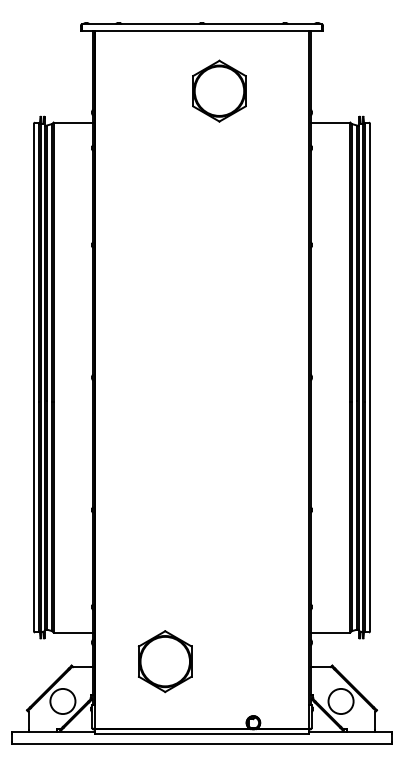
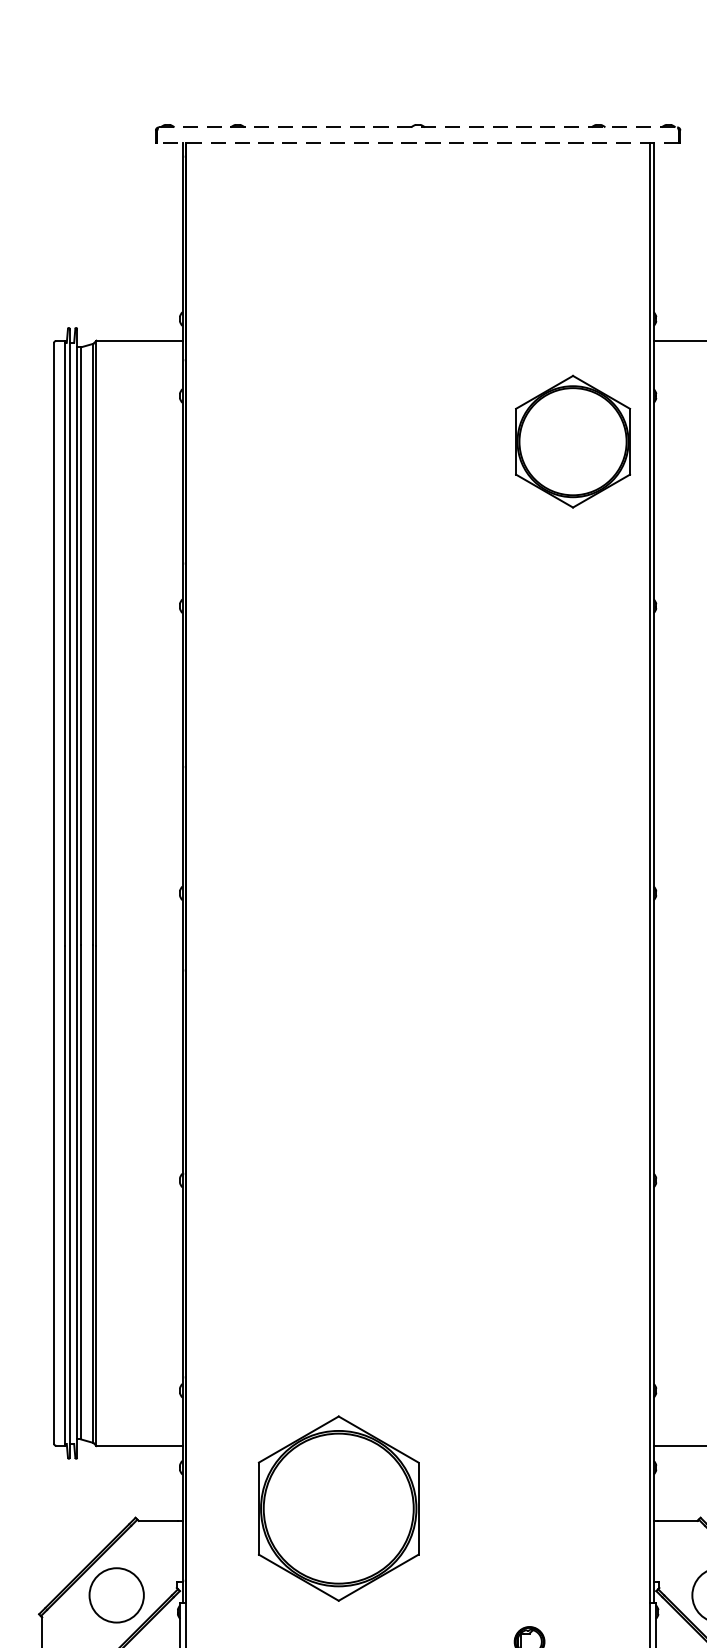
line: (201, 24) -> (417, 128), solid -> dashed
line: (201, 31) -> (417, 143), solid -> dashed
part: (219, 90) -> (573, 440), moved
part: (164, 661) -> (336, 1508), size x1.4

